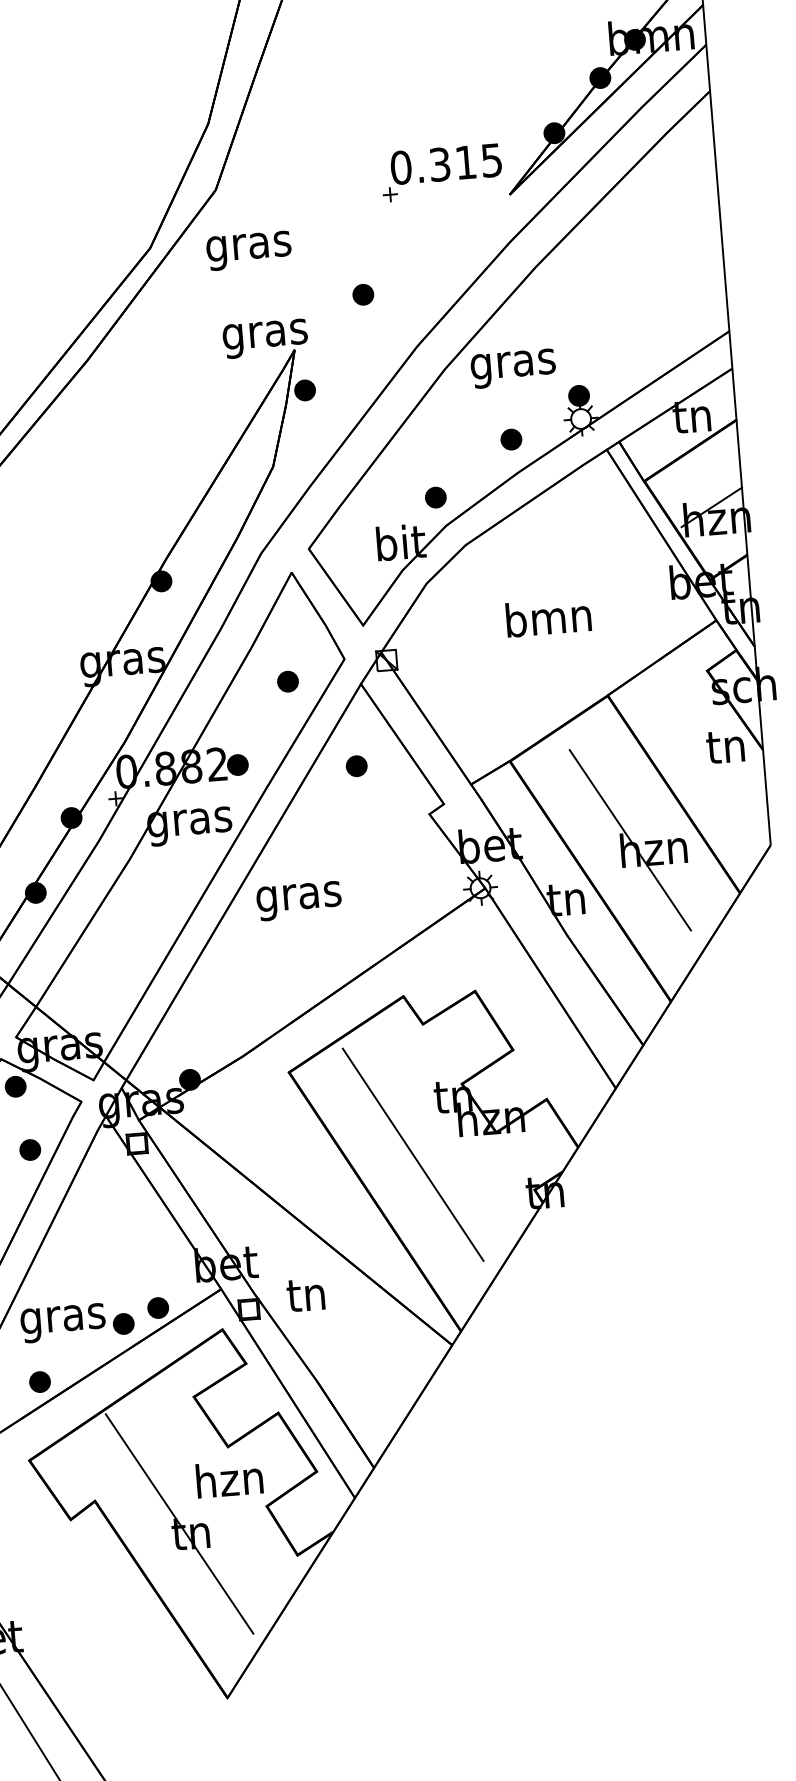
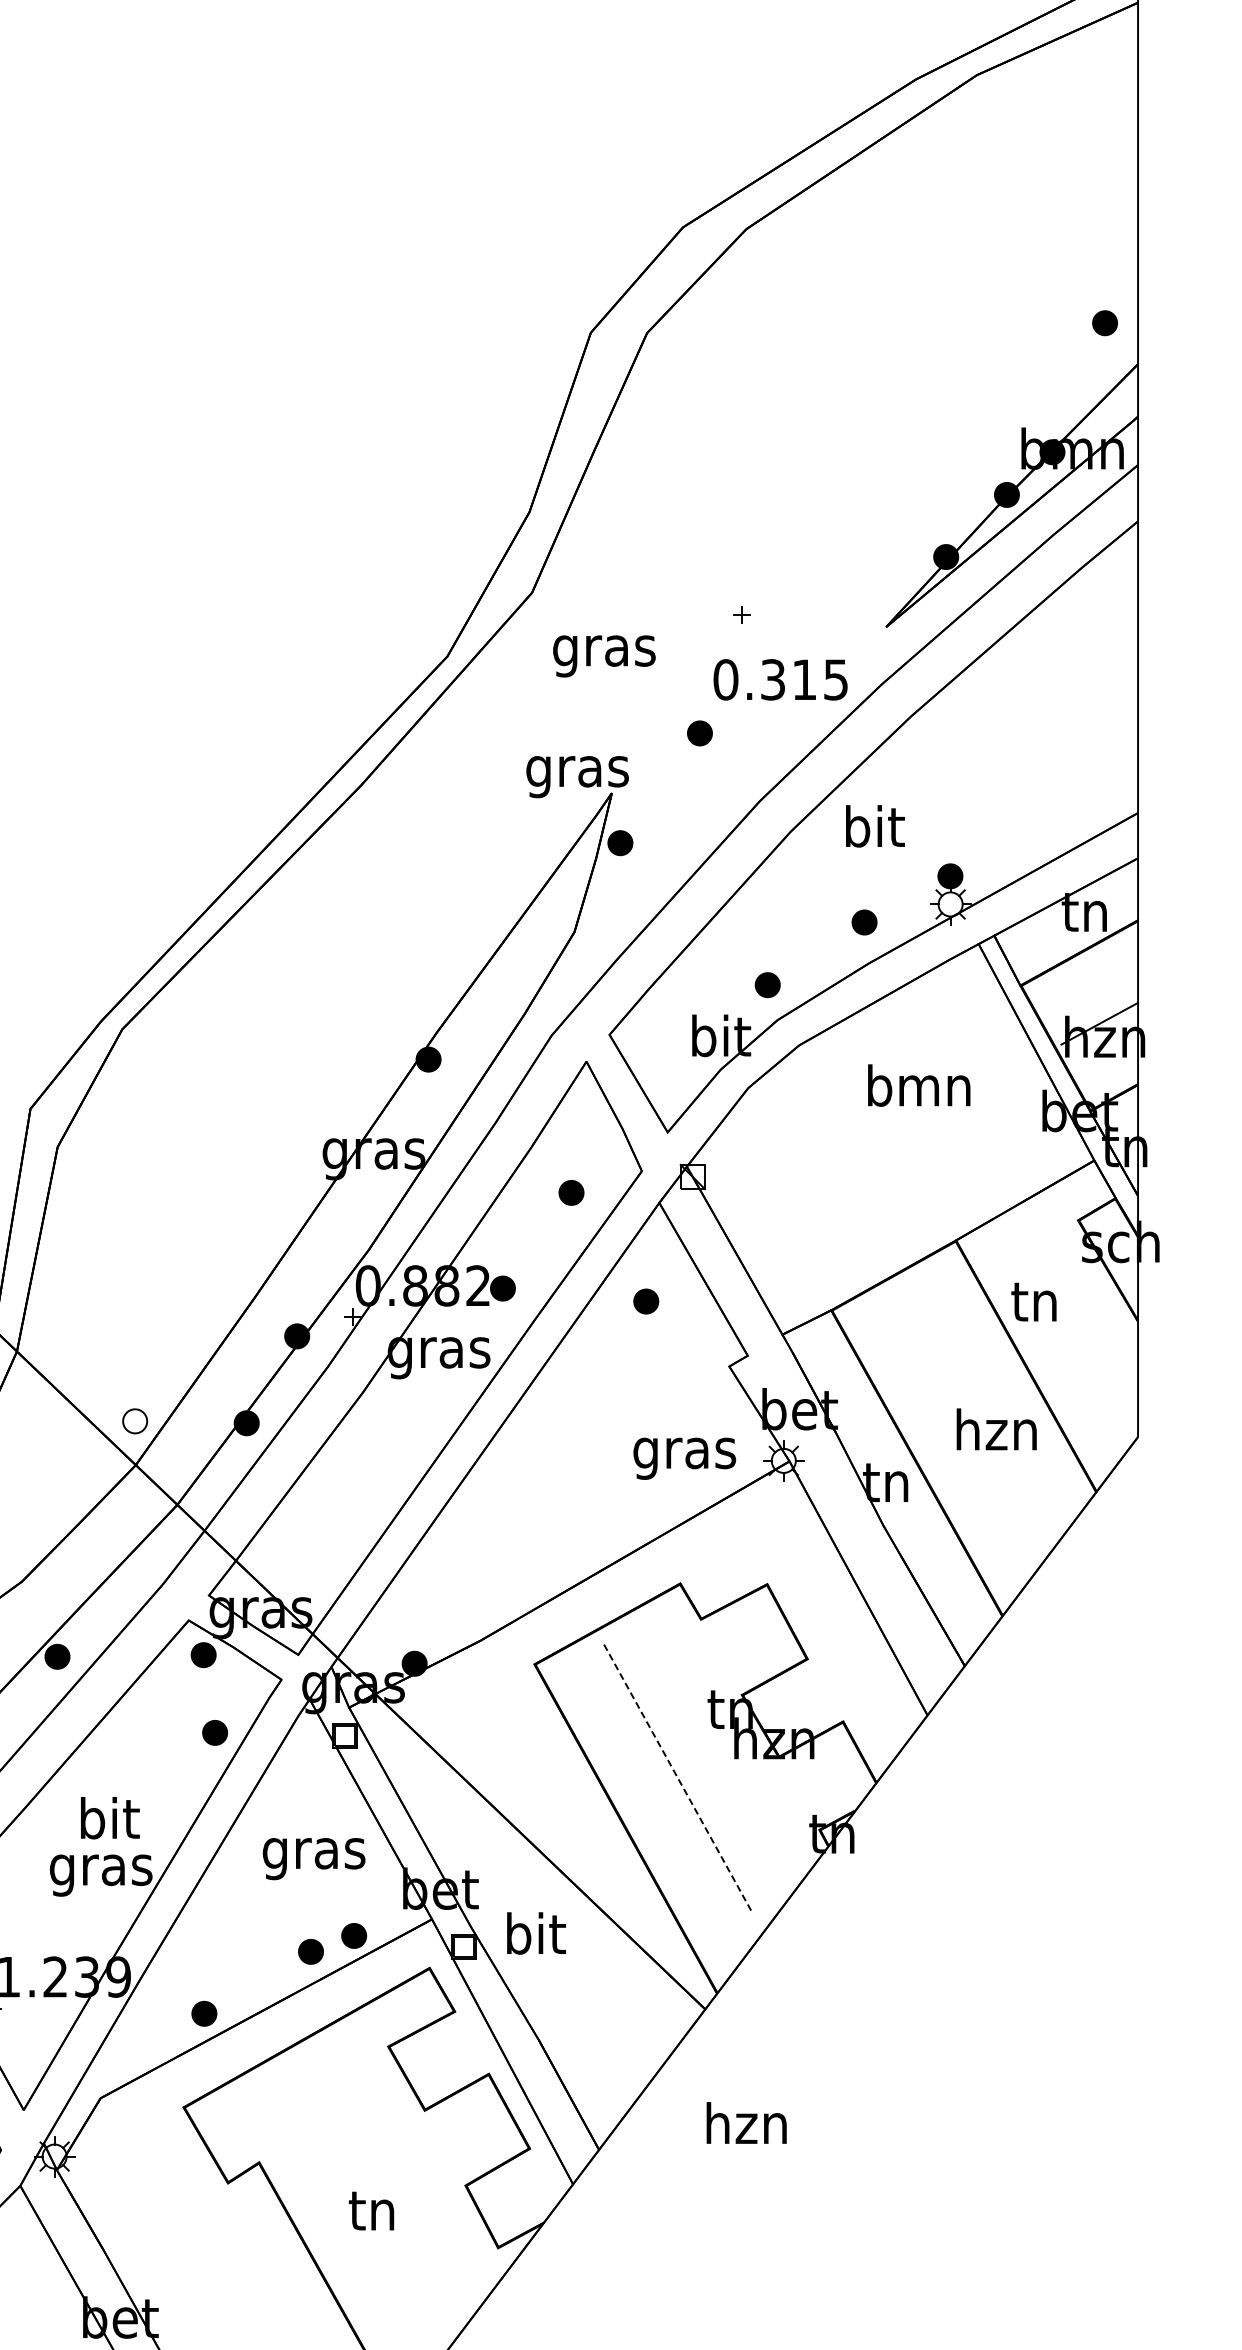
text: (446, 163) -> (780, 679), moved
text: (249, 250) -> (604, 656), moved
text: (512, 364) -> (873, 831), gras -> bit
text: (548, 617) -> (919, 1085), moved
text: (725, 746) -> (1033, 1301), moved
line: (629, 840) -> (968, 1417), removed
text: (298, 900) -> (684, 1458), moved
line: (413, 1154) -> (676, 1775), solid -> dashed
text: (308, 1293) -> (536, 1933), tn -> bit
text: (62, 1323) -> (313, 1859), moved
text: (229, 1478) -> (746, 2122), moved
line: (179, 1523) -> (358, 2198), removed

